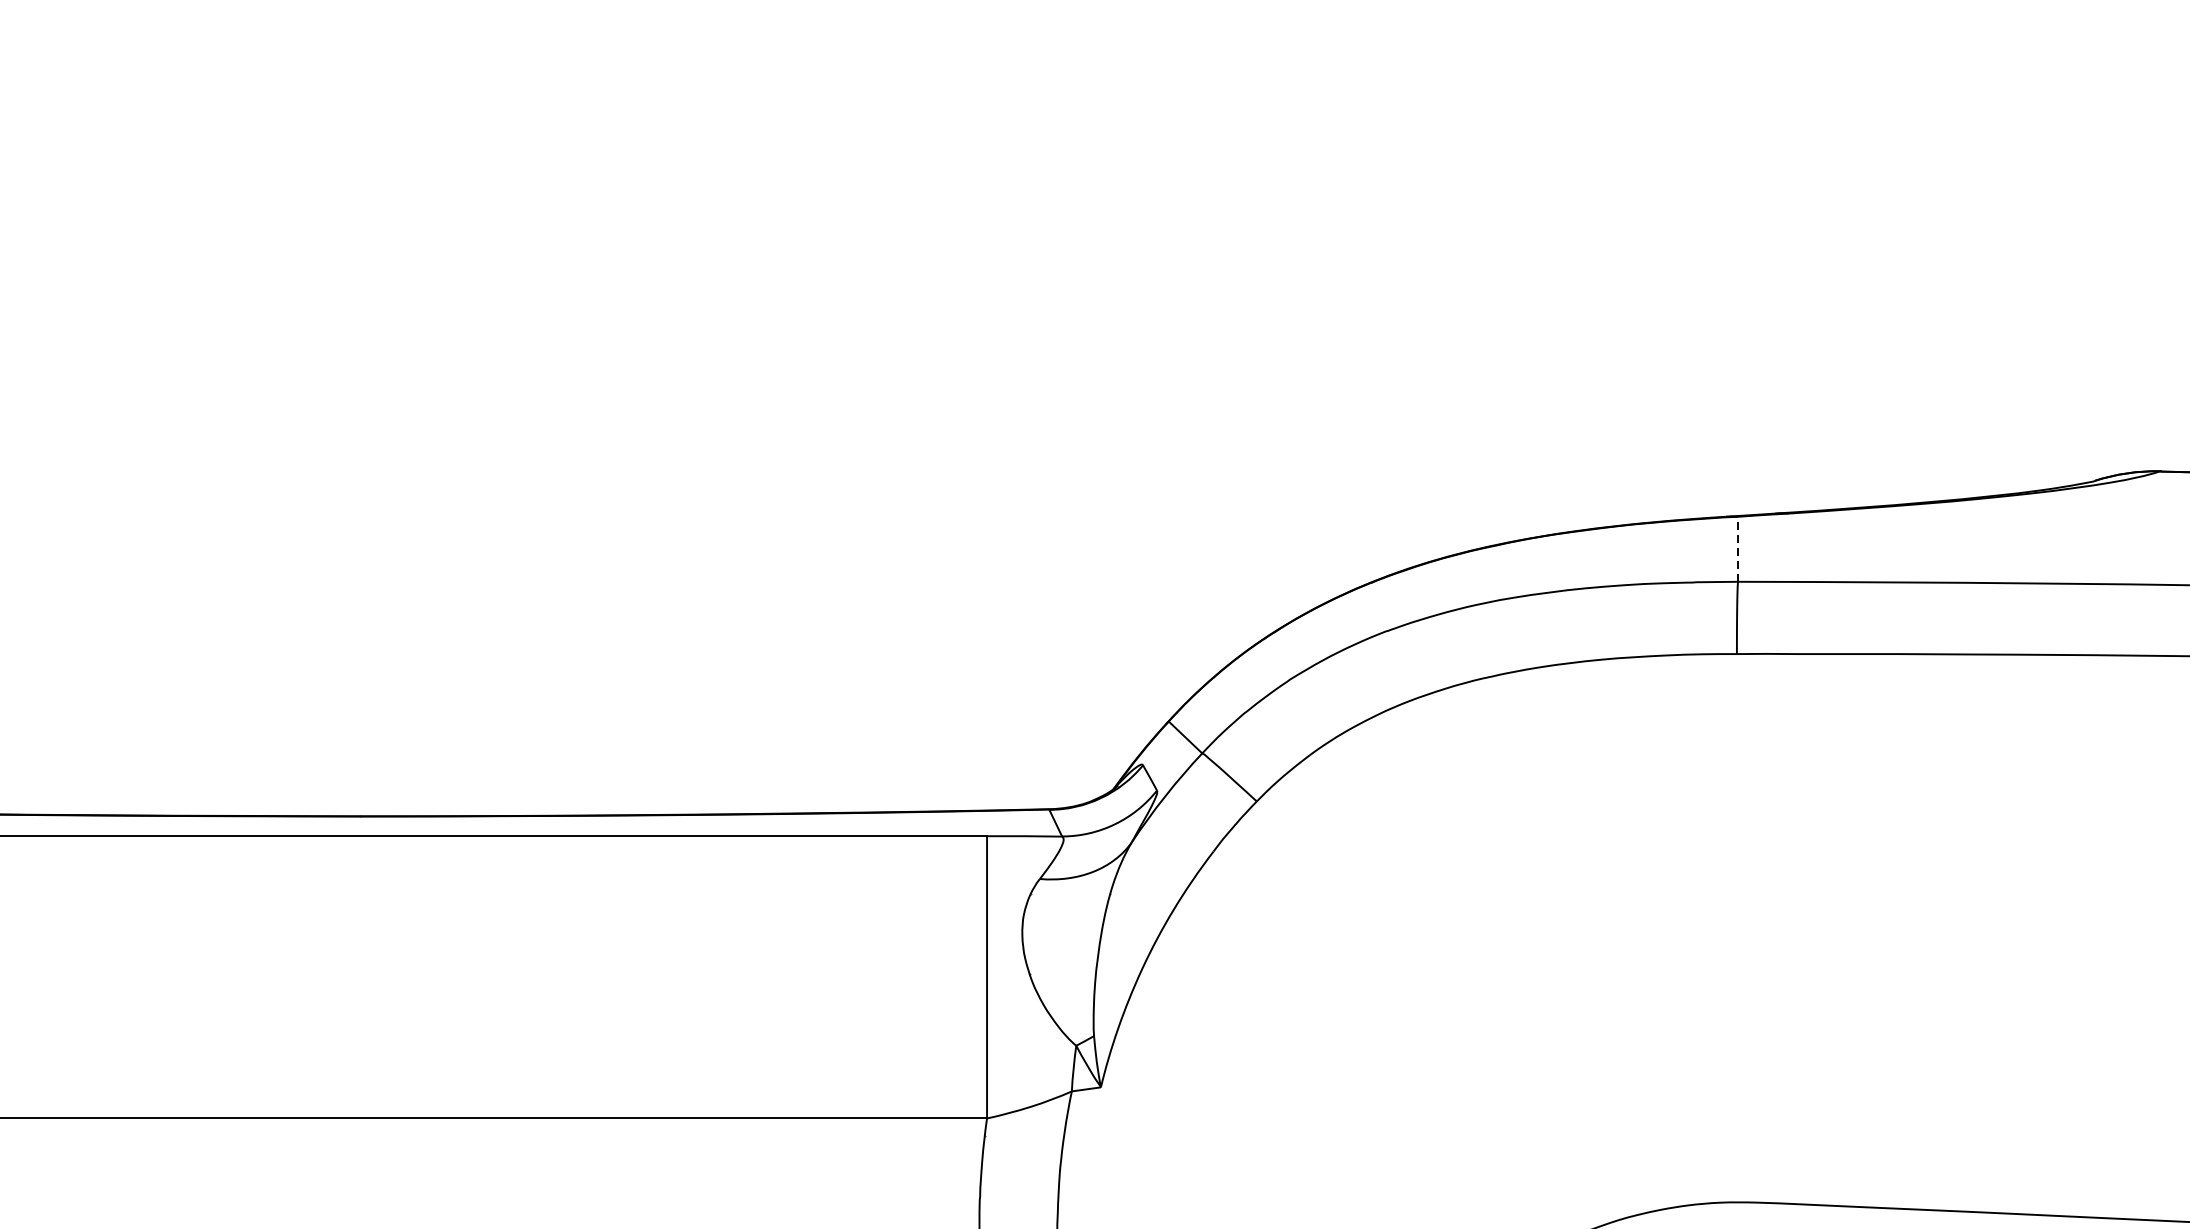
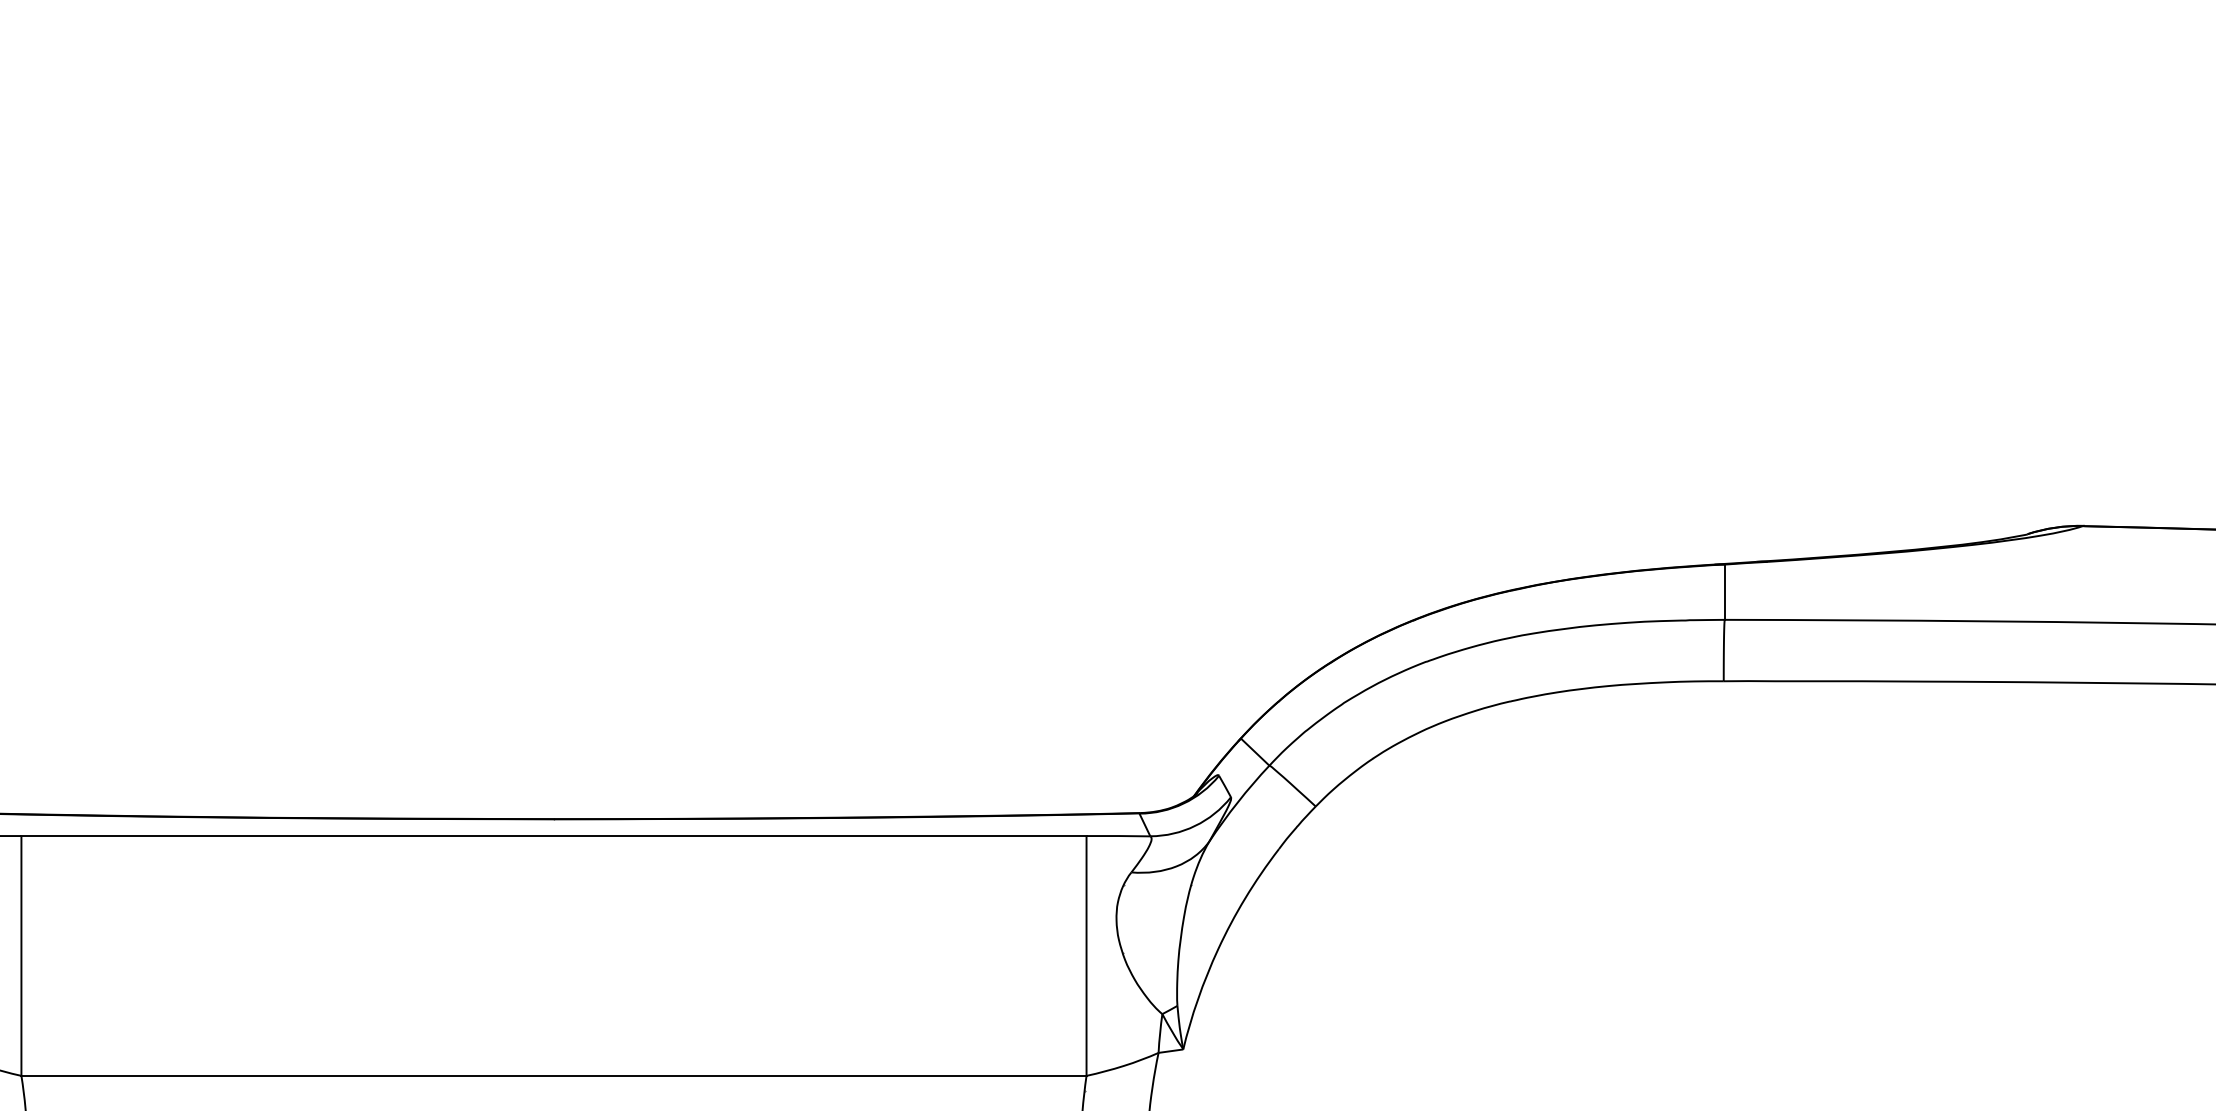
line: (1737, 549) -> (1724, 592), dashed -> solid

